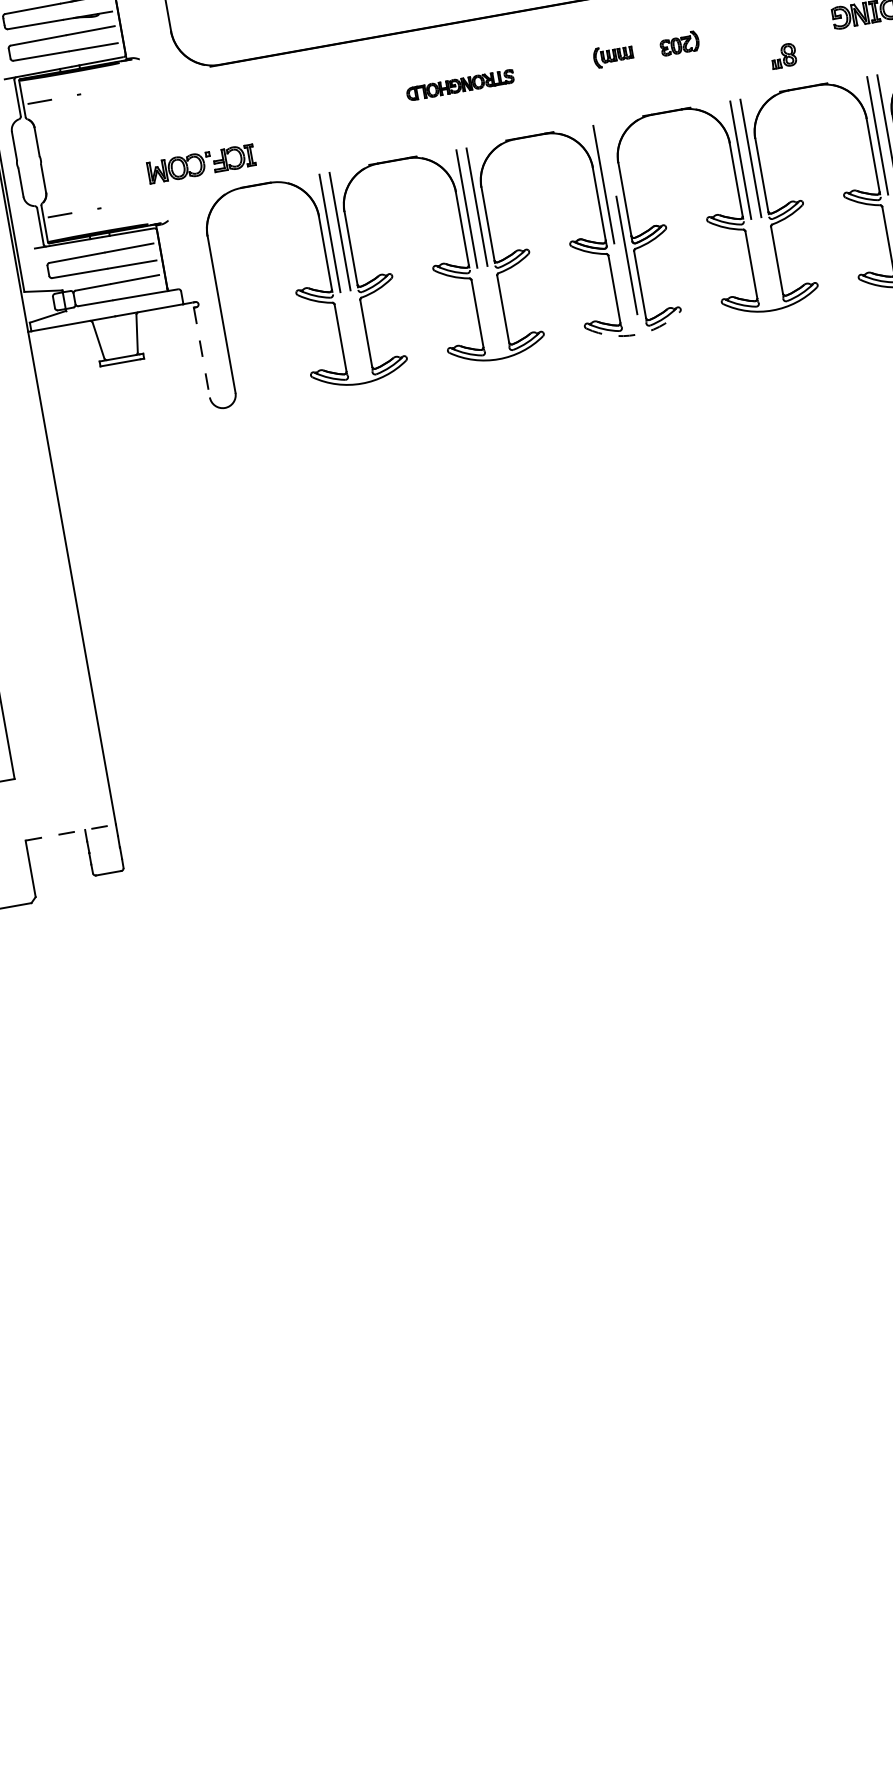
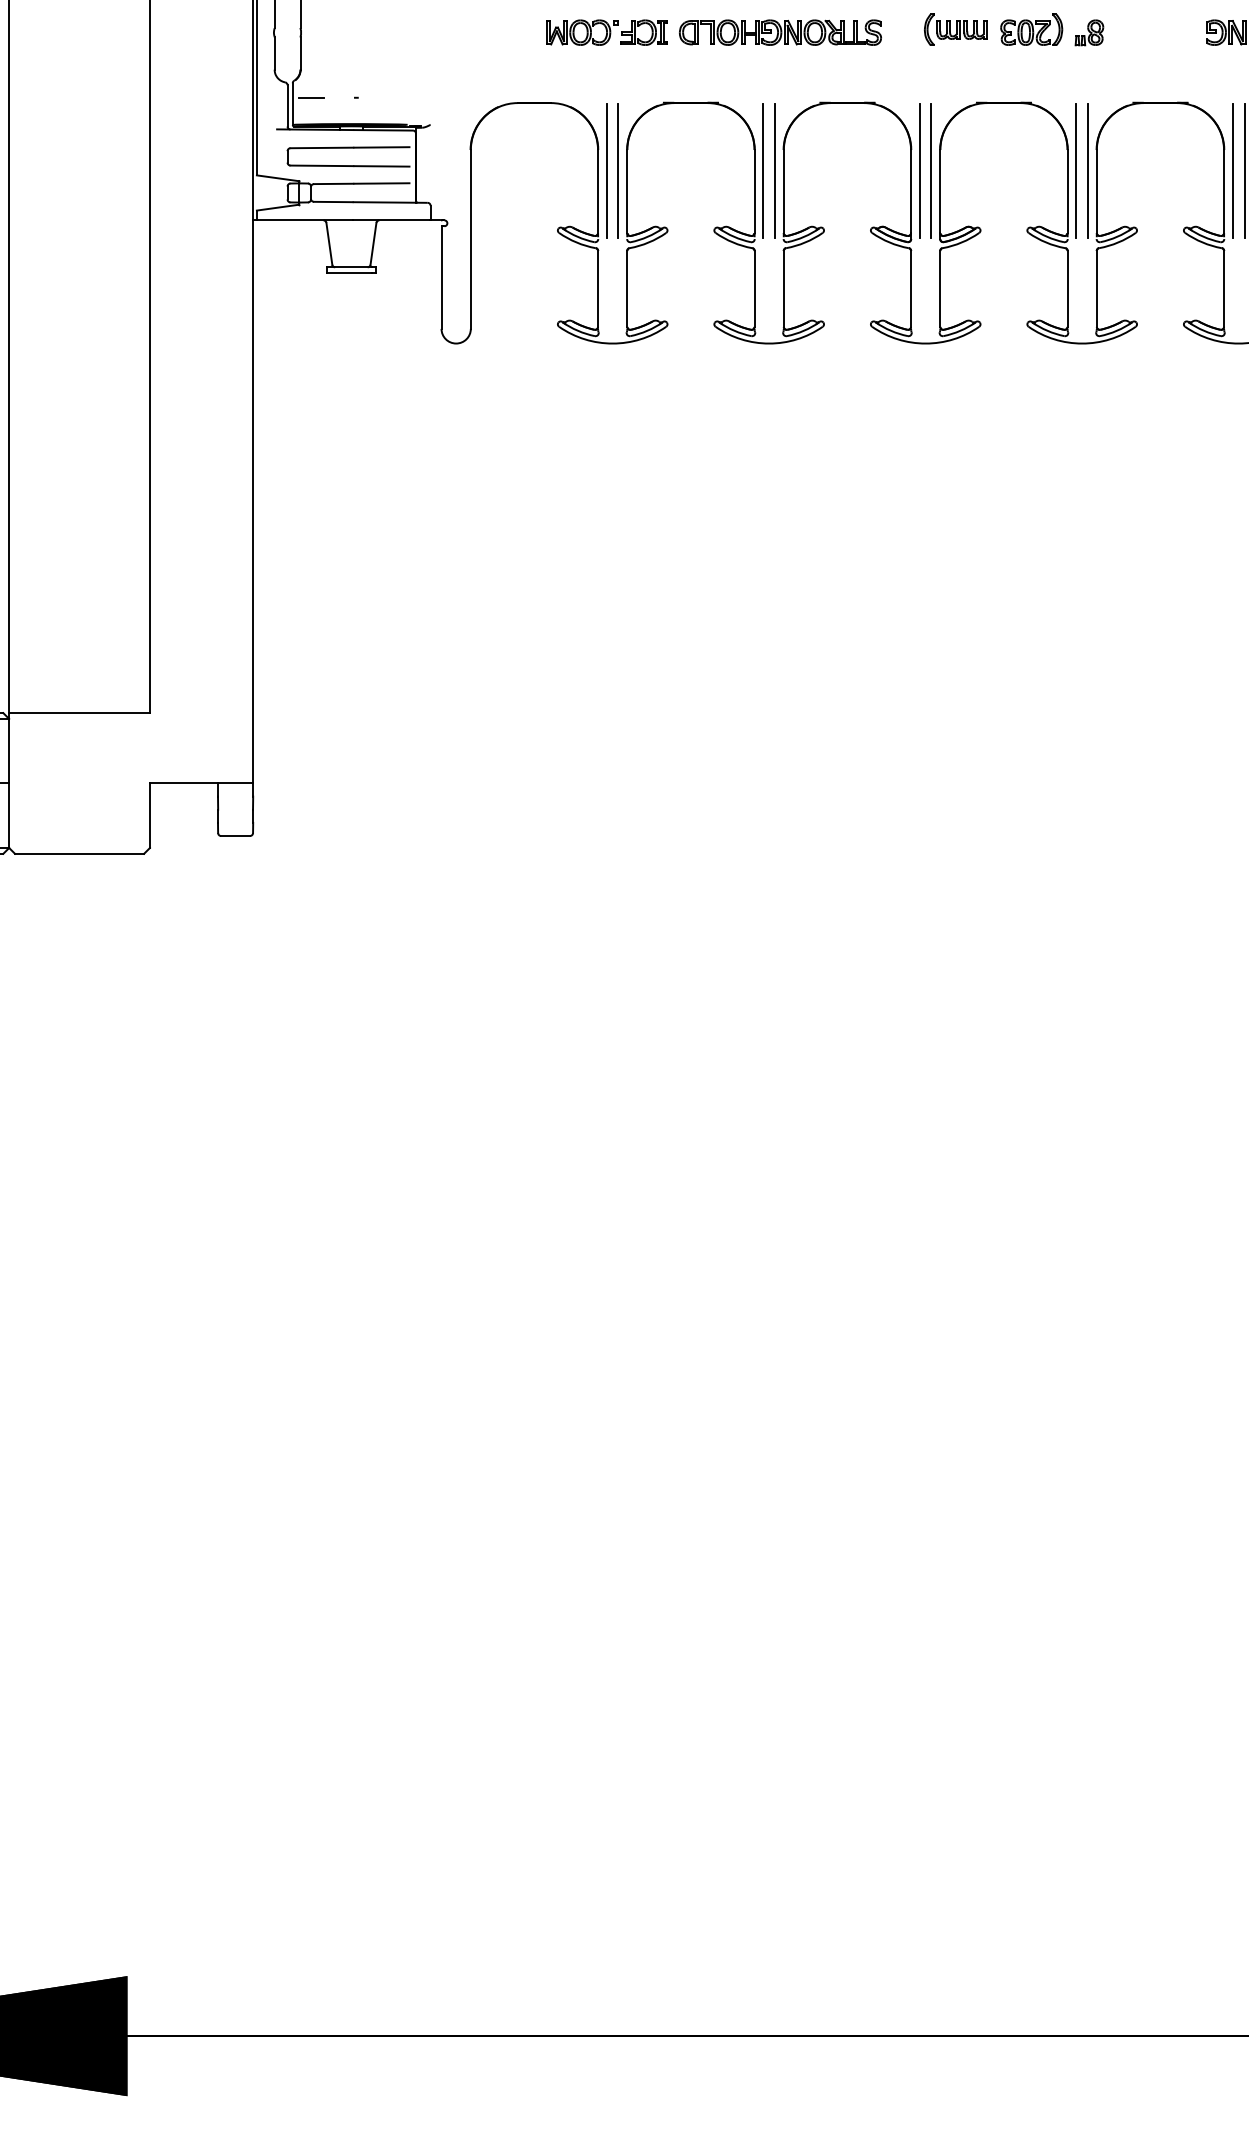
part: (679, 43) -> (1031, 29), size x1.43
part: (612, 55) -> (955, 29), size x1.43
part: (783, 55) -> (1089, 32), moved
part: (460, 85) -> (780, 32), size x1.67
part: (200, 164) -> (606, 32), moved
line: (625, 255) -> (930, 170), moved
arc: (635, 334) -> (925, 343), dashed -> solid
line: (202, 353) -> (441, 278), dashed -> solid
line: (70, 832) -> (201, 783), dashed -> solid

